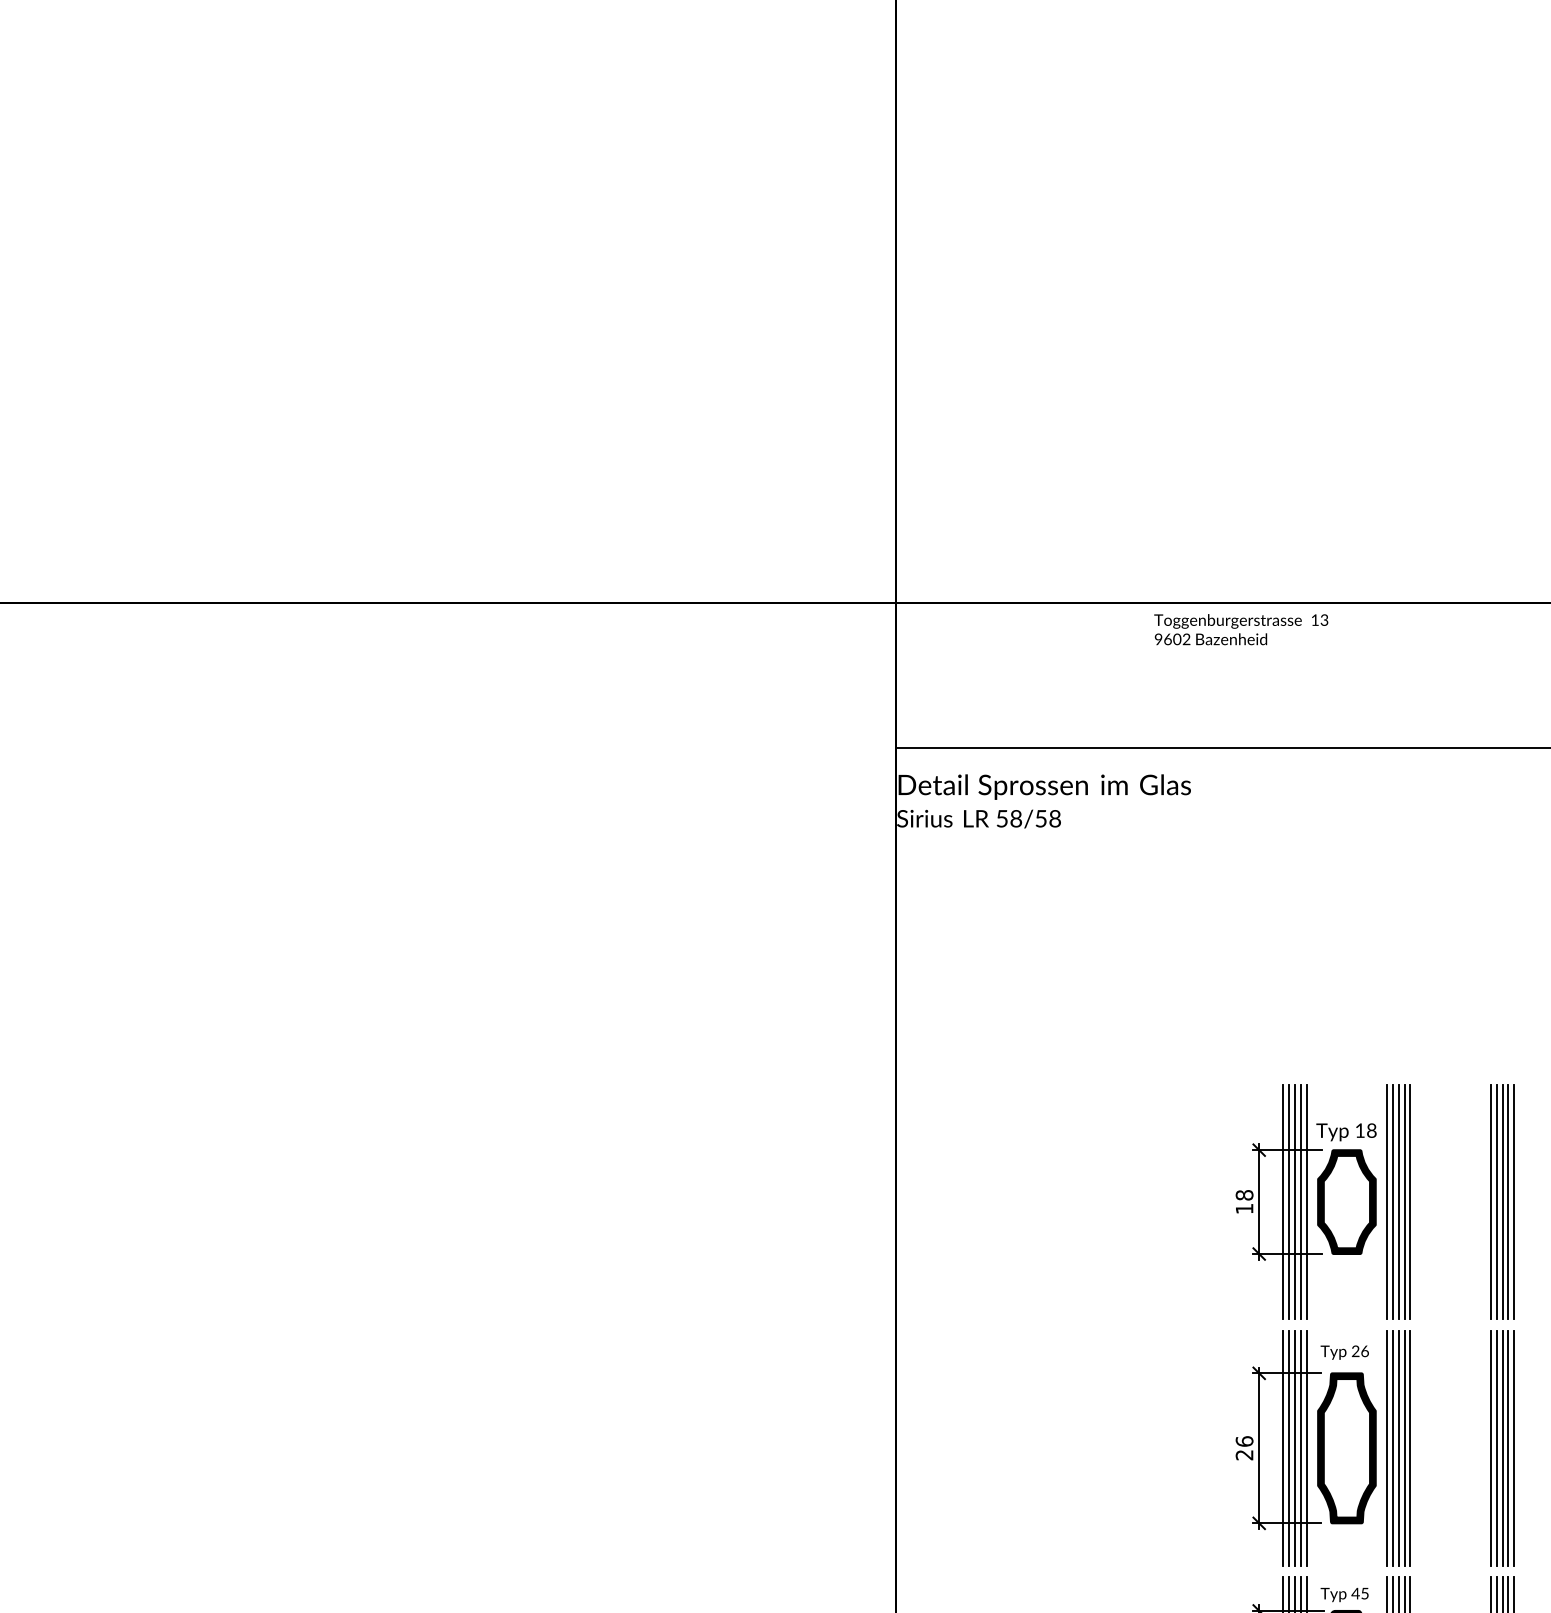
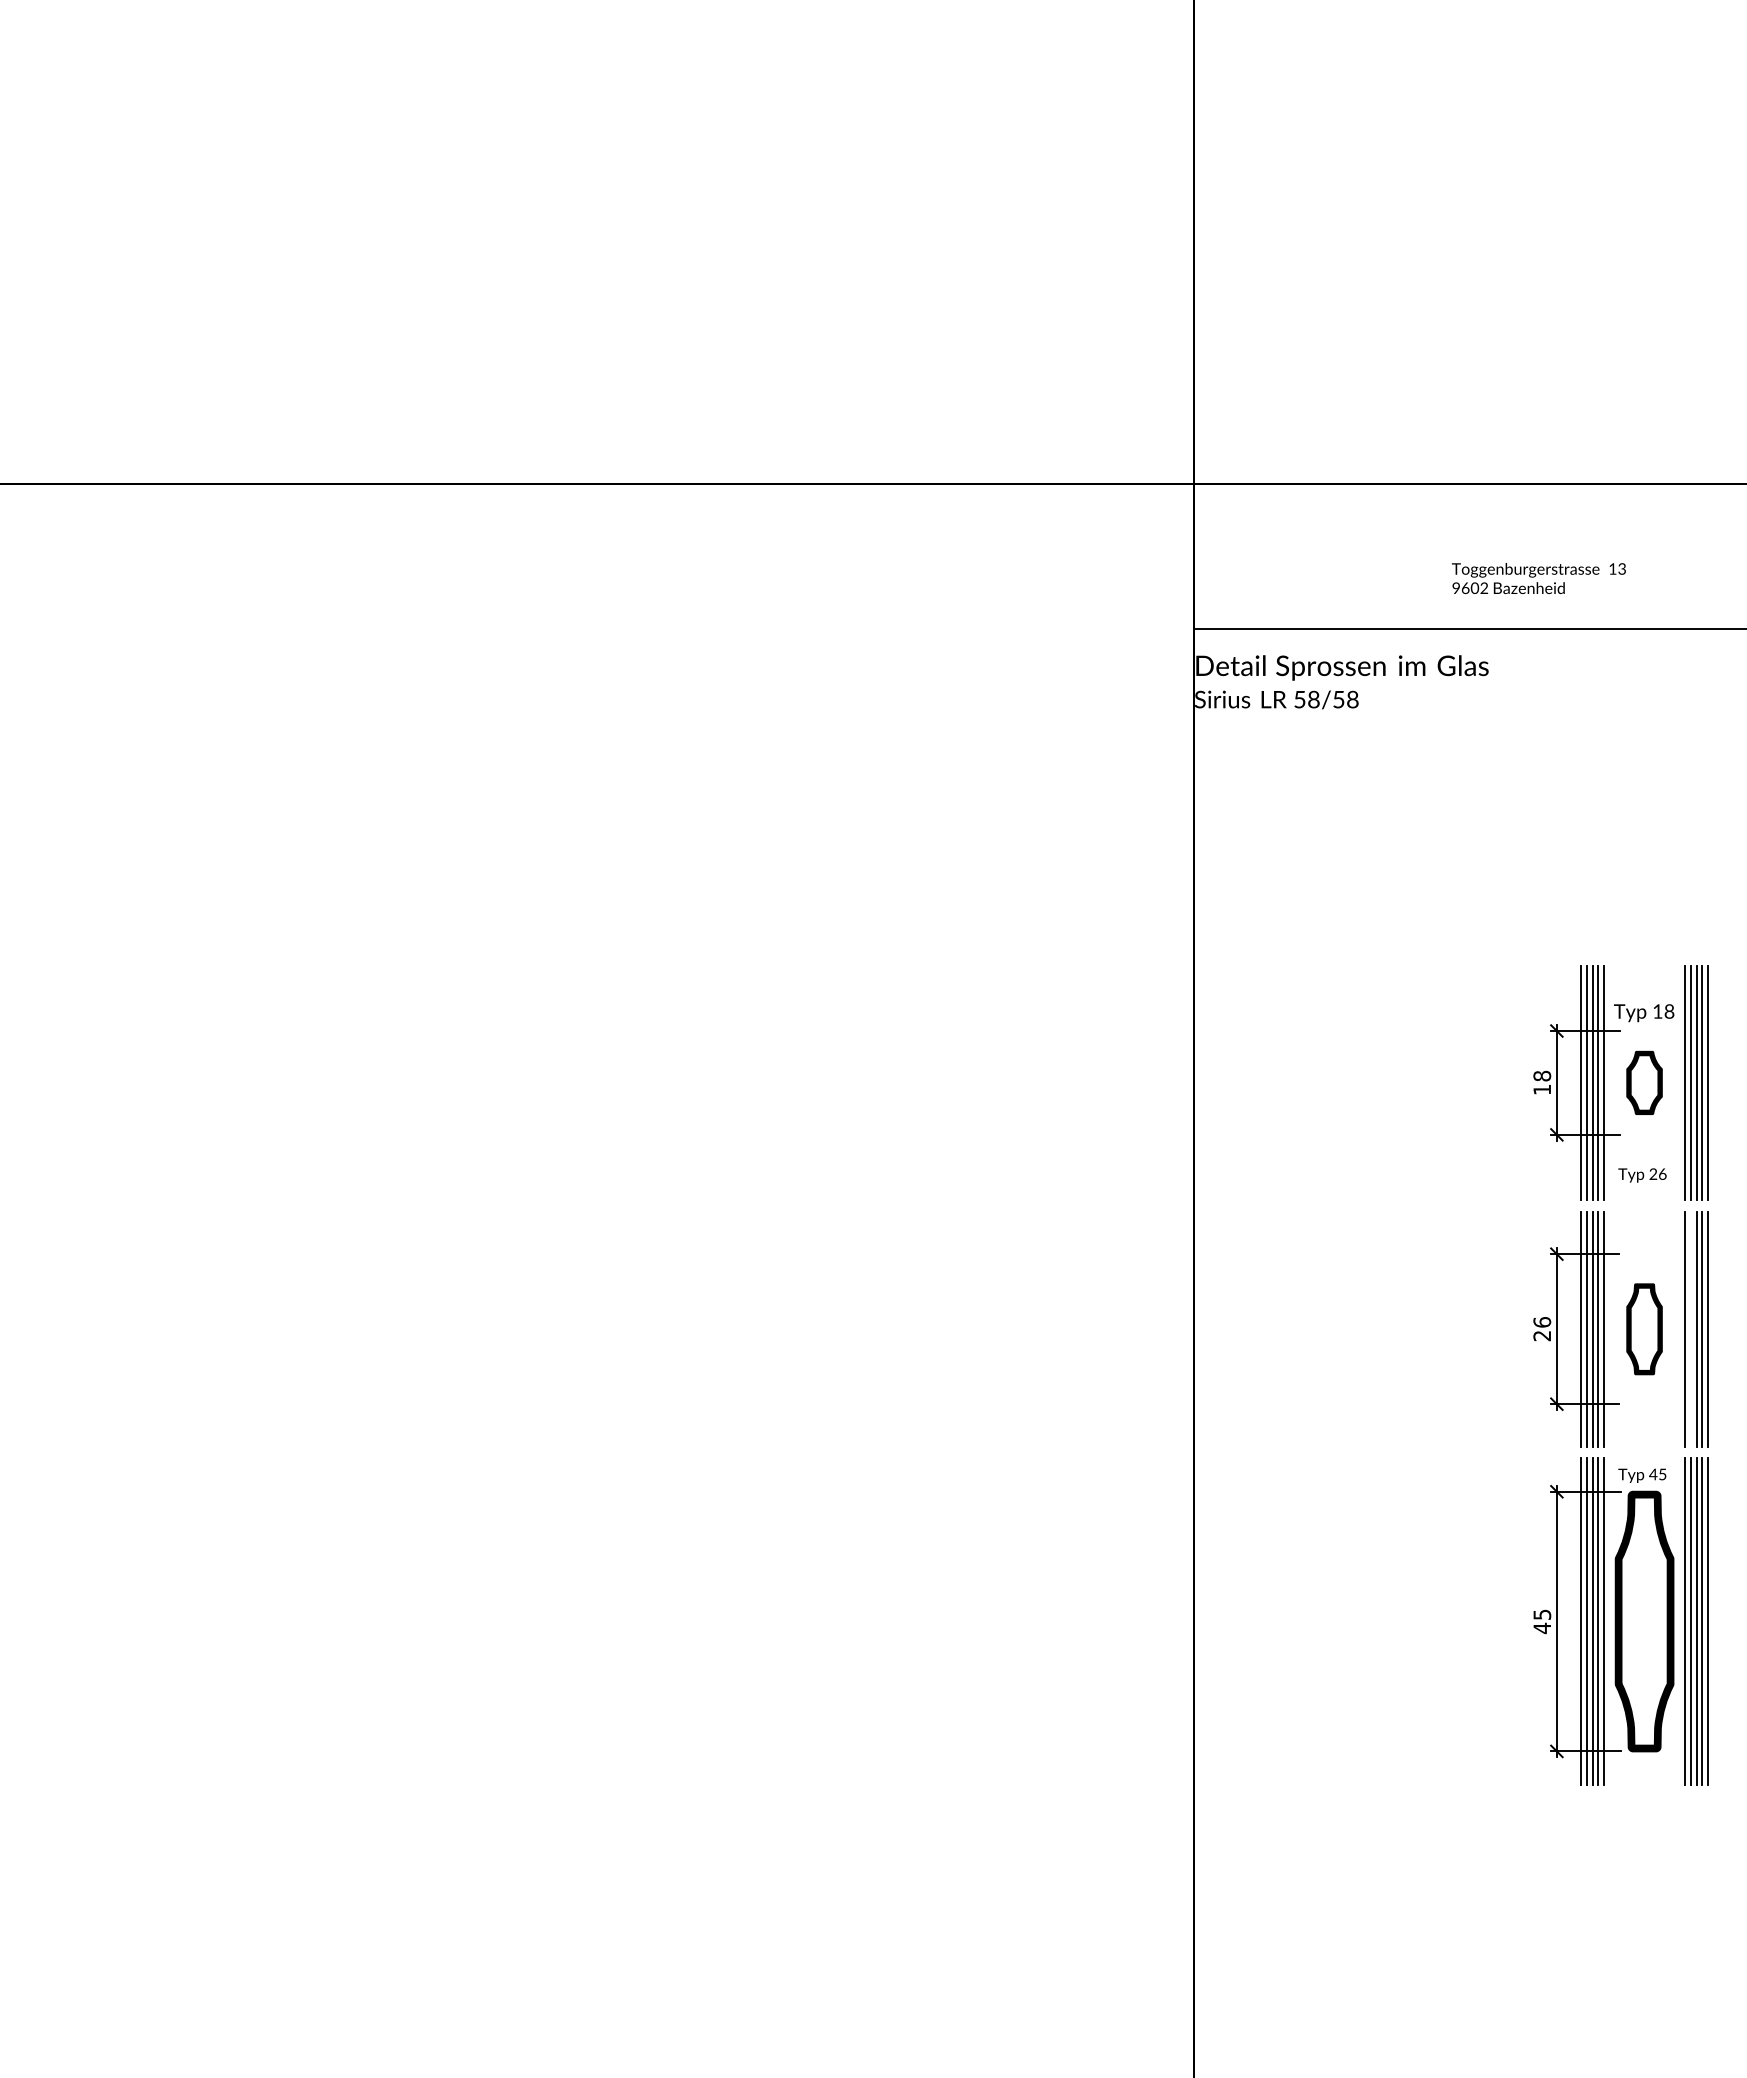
text: (1240, 629) -> (1538, 578), moved
part: (1346, 1201) -> (1644, 1082), size x0.6
text: (1344, 1352) -> (1642, 1175), moved
line: (1392, 1447) -> (1690, 1328), removed
part: (1346, 1448) -> (1644, 1329), size x0.6

